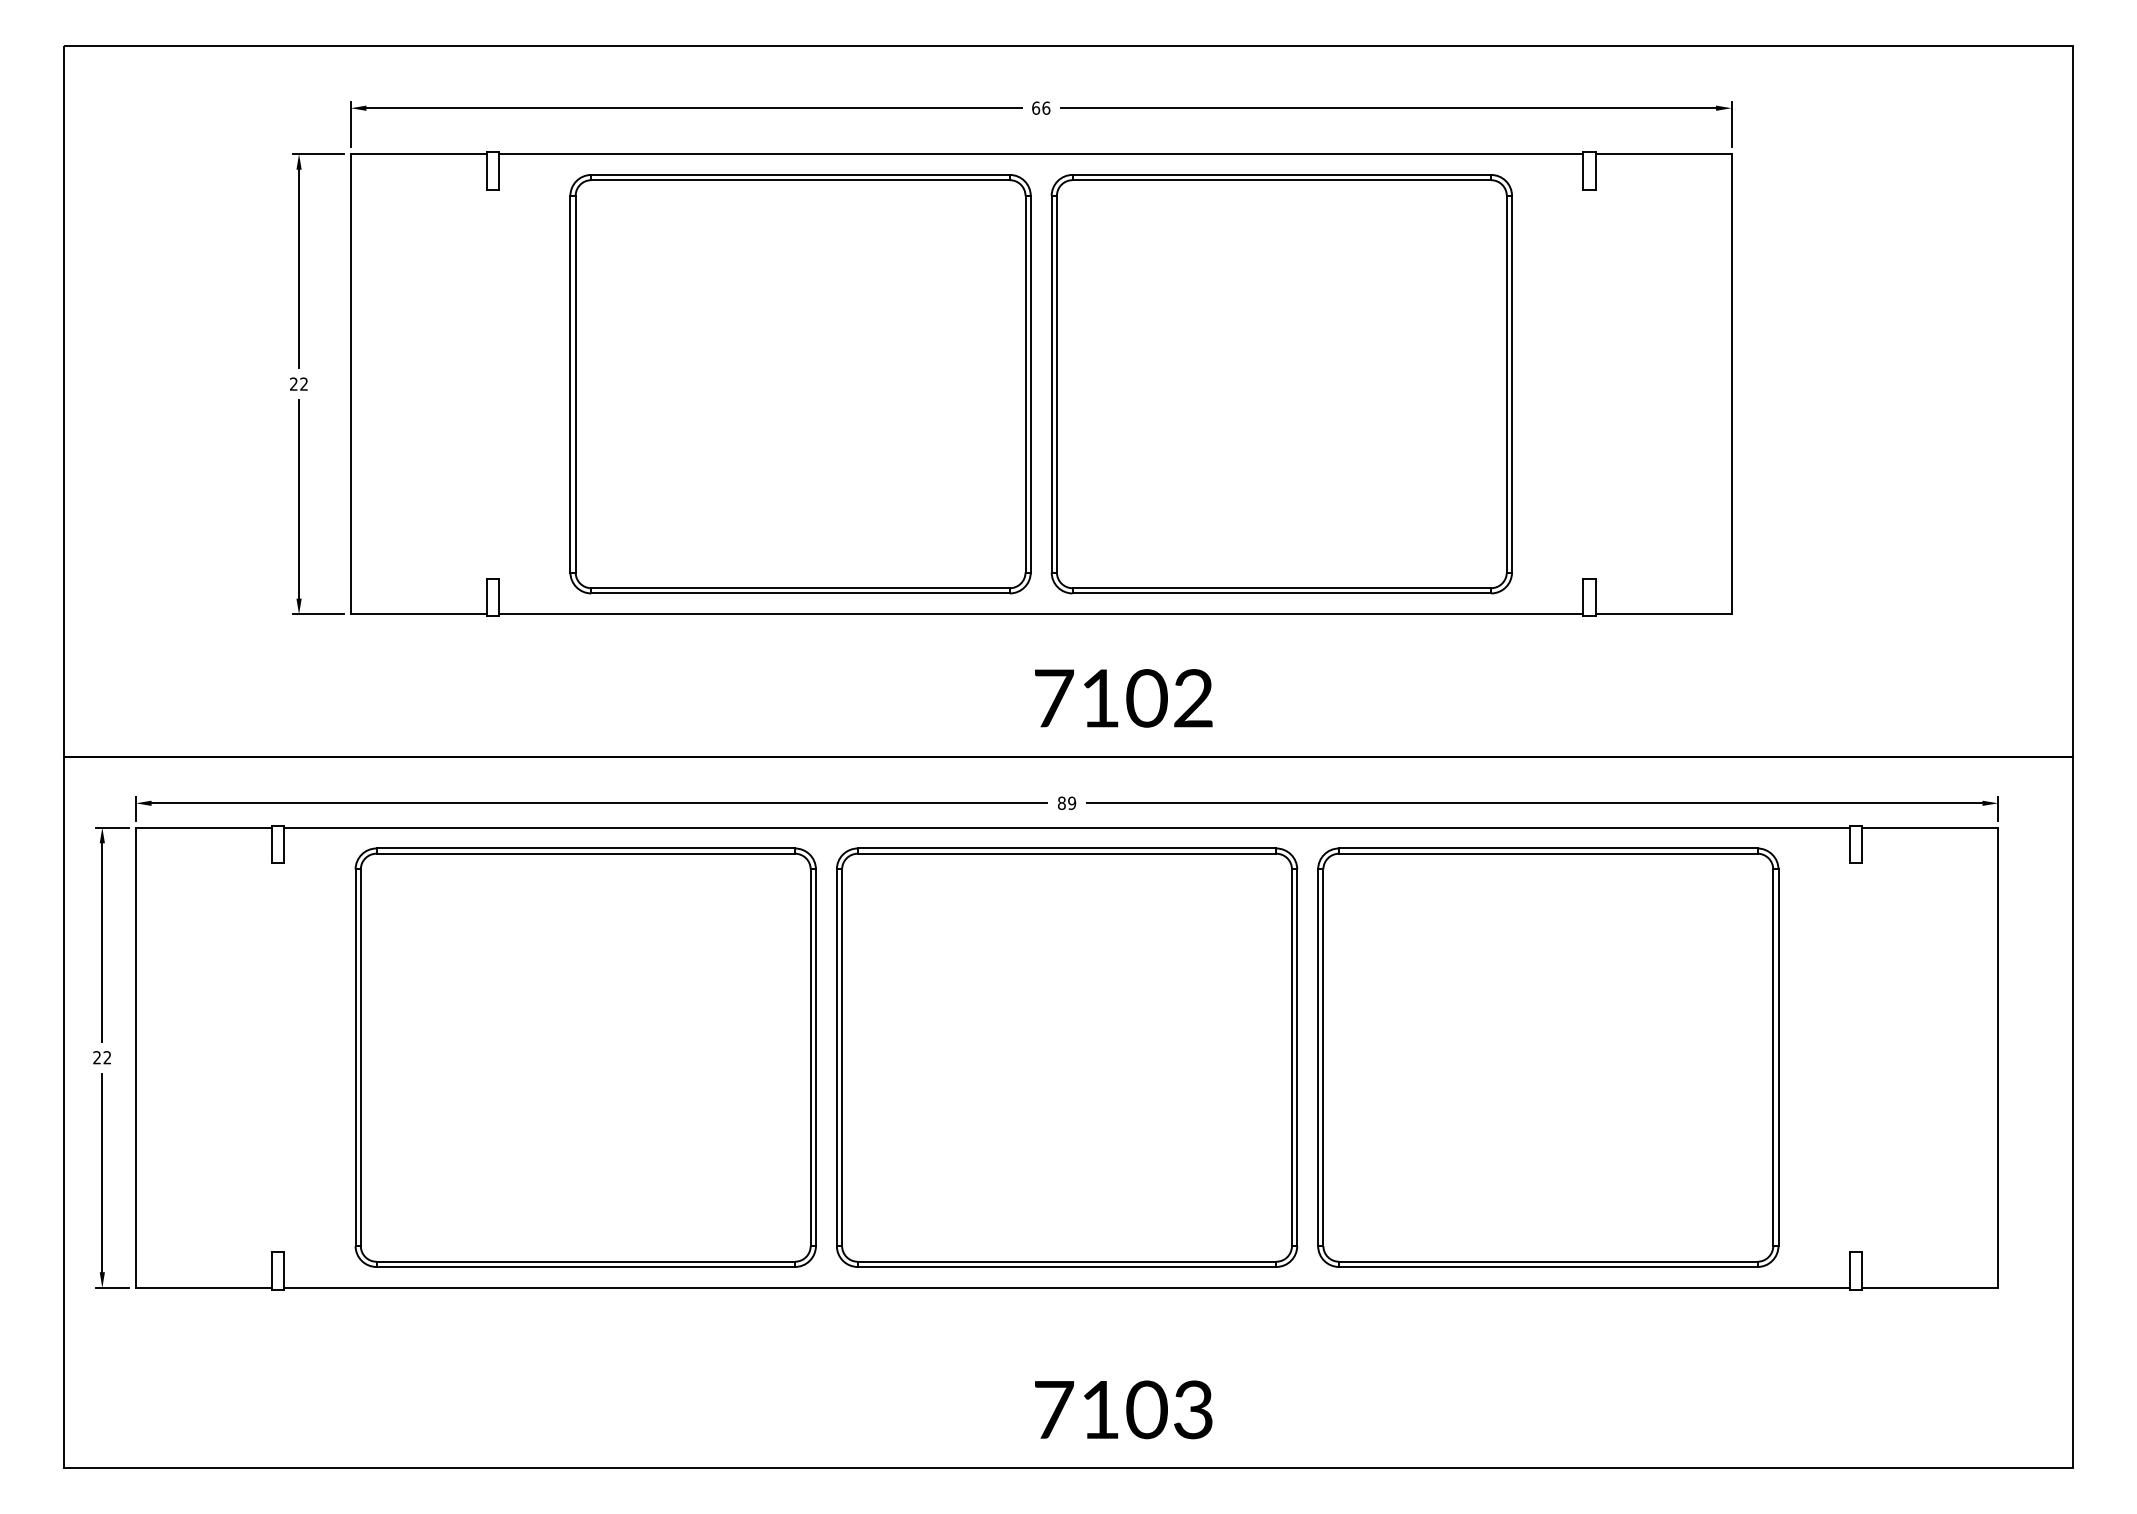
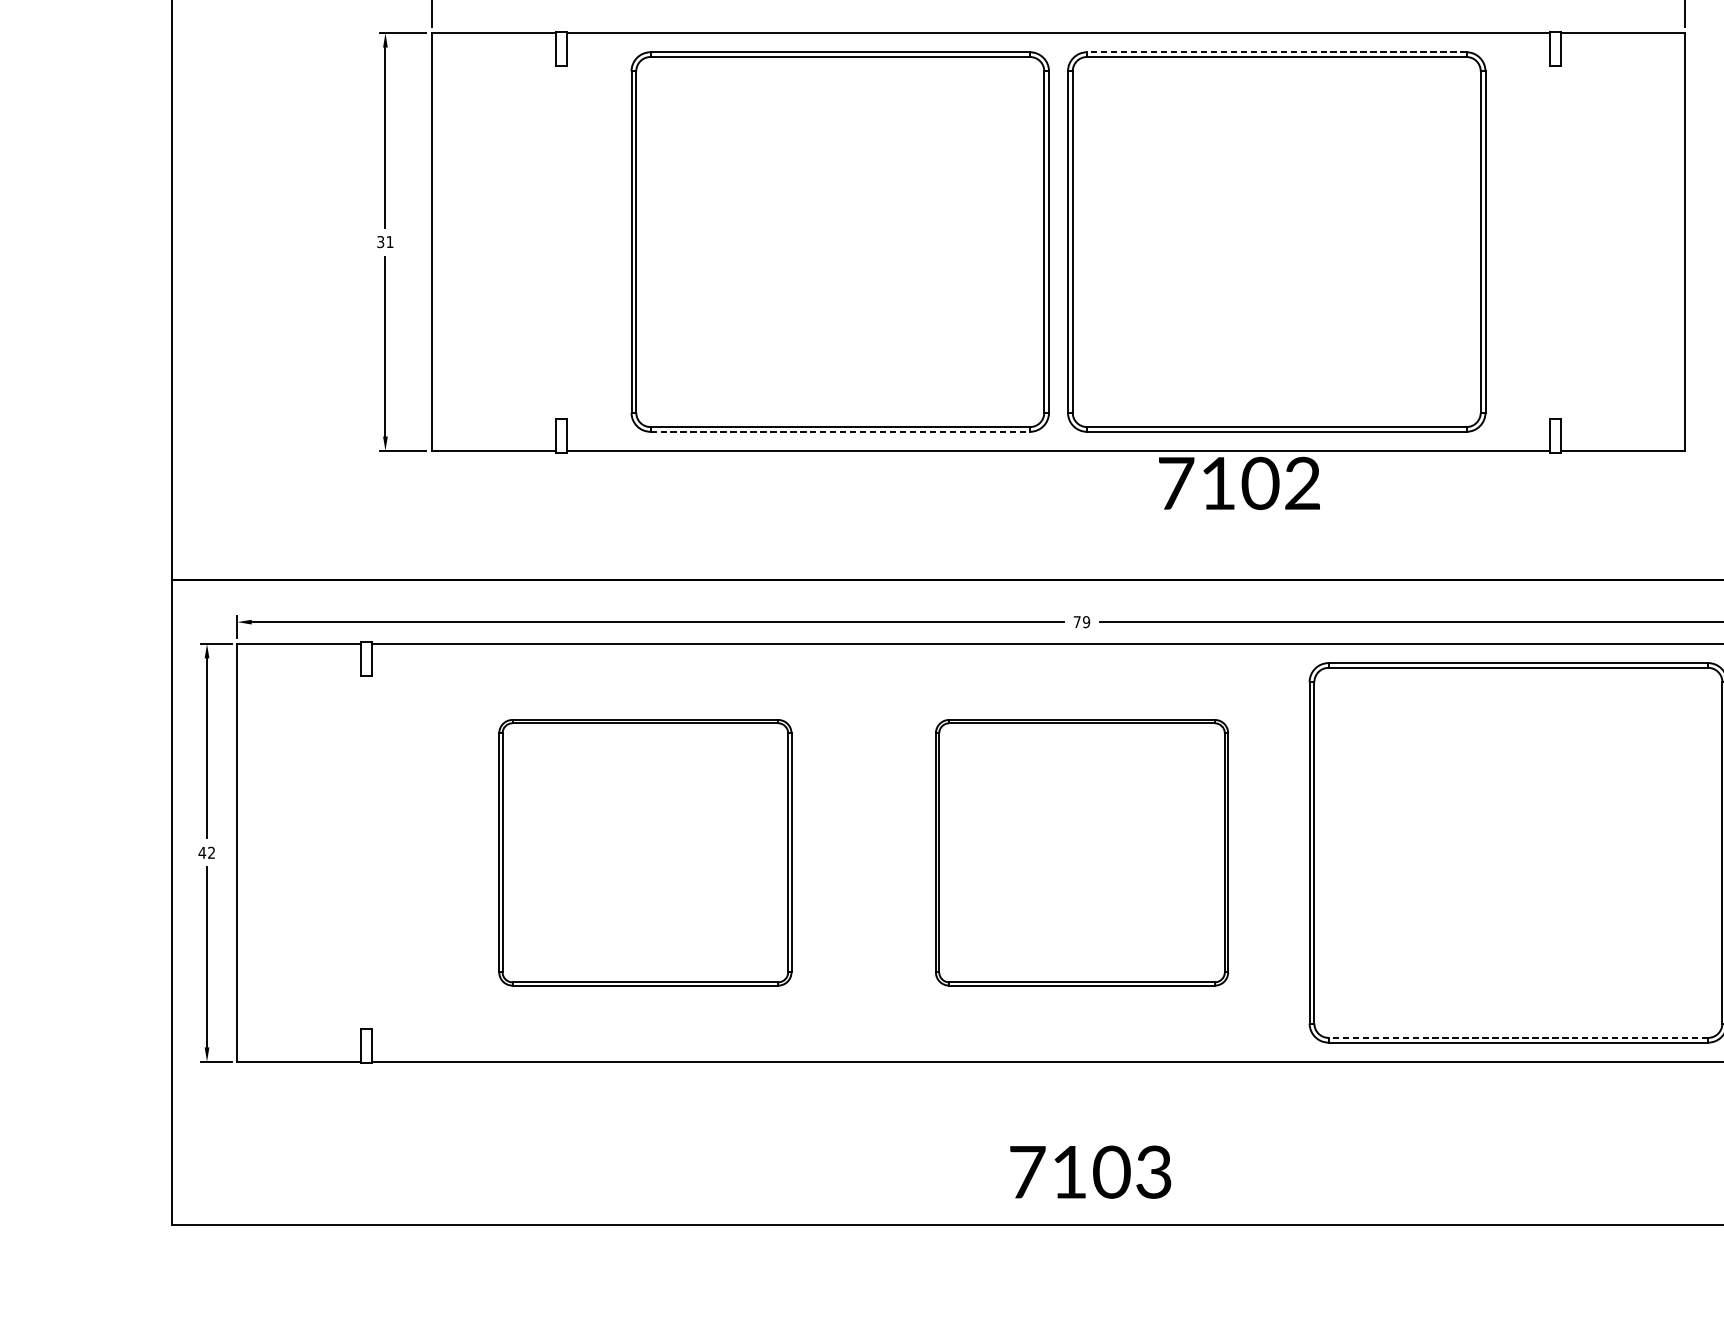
line: (1281, 174) -> (1276, 51), solid -> dashed
text: (298, 383) -> (384, 241), 22 -> 31
line: (801, 593) -> (841, 431), solid -> dashed
text: (1123, 698) -> (1239, 483), moved
text: (1061, 802) -> (1076, 621), 89 -> 79
text: (96, 1057) -> (201, 852), 22 -> 42
part: (585, 1057) -> (645, 852), size x0.7
part: (1067, 1057) -> (1082, 852), size x0.7
line: (1547, 1261) -> (1517, 1037), solid -> dashed
text: (1123, 1409) -> (1090, 1171), moved

